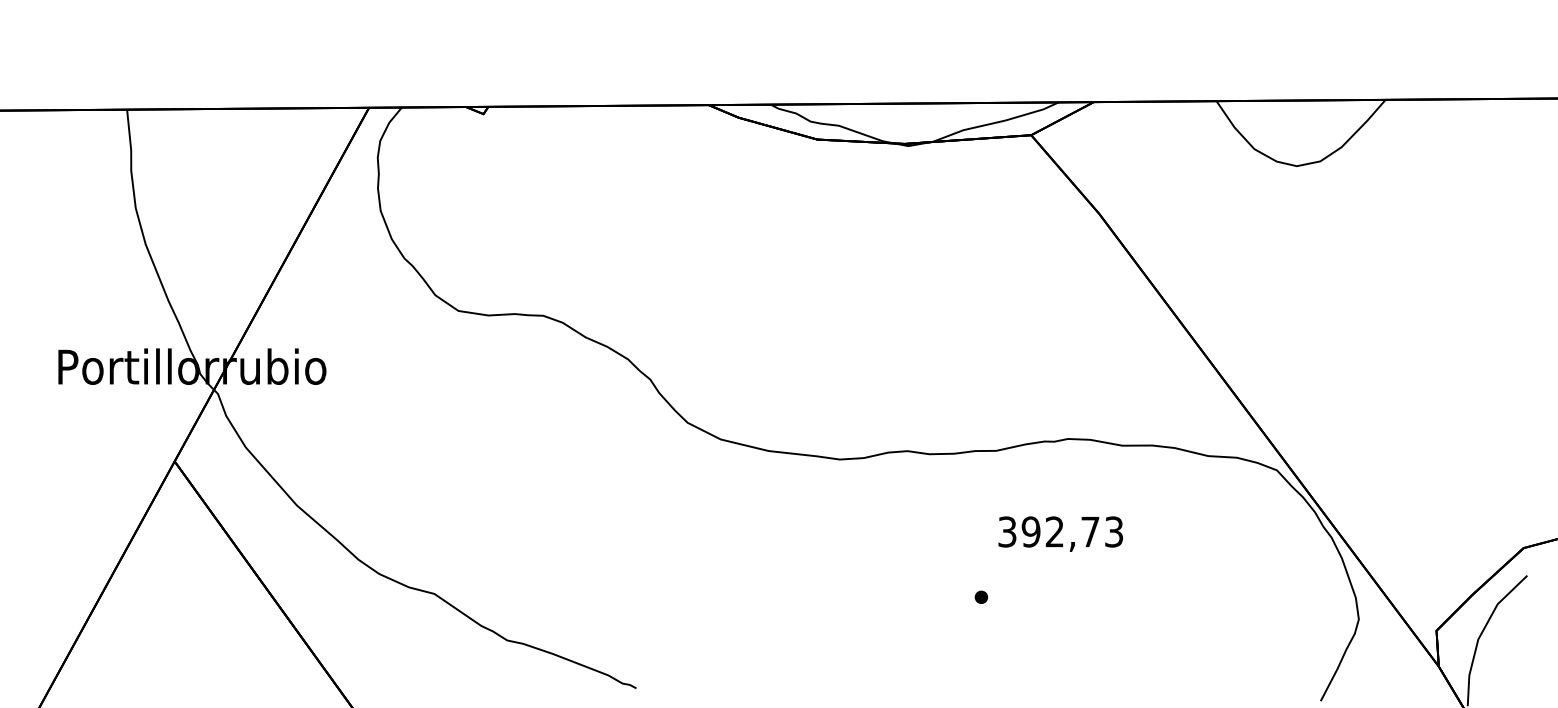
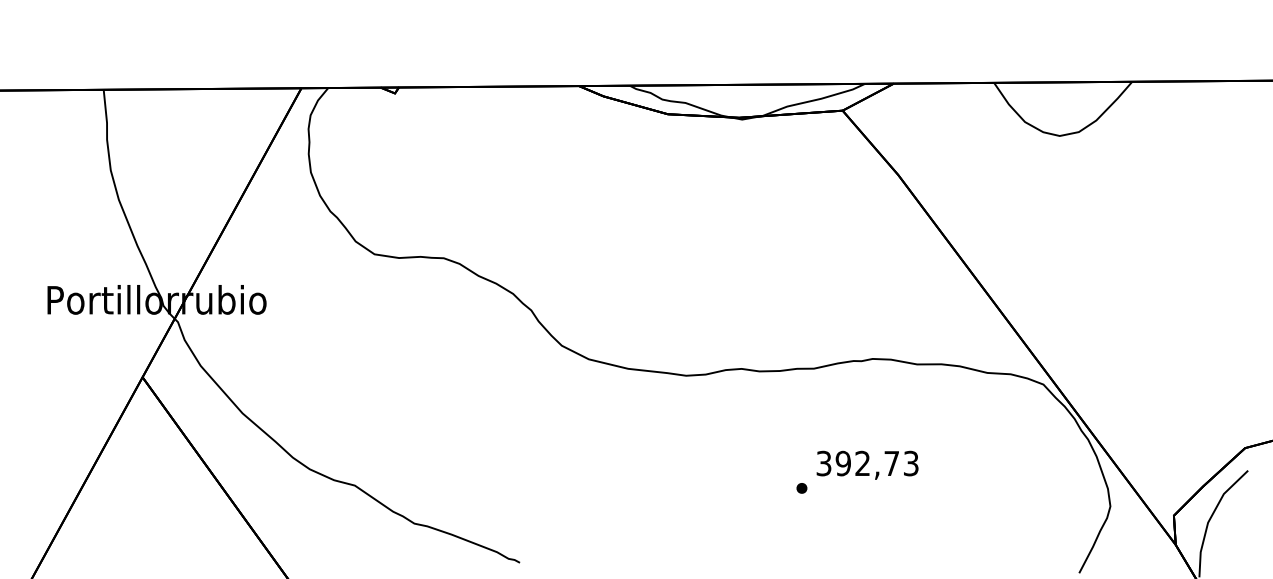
text: (1060, 533) -> (867, 464), moved

